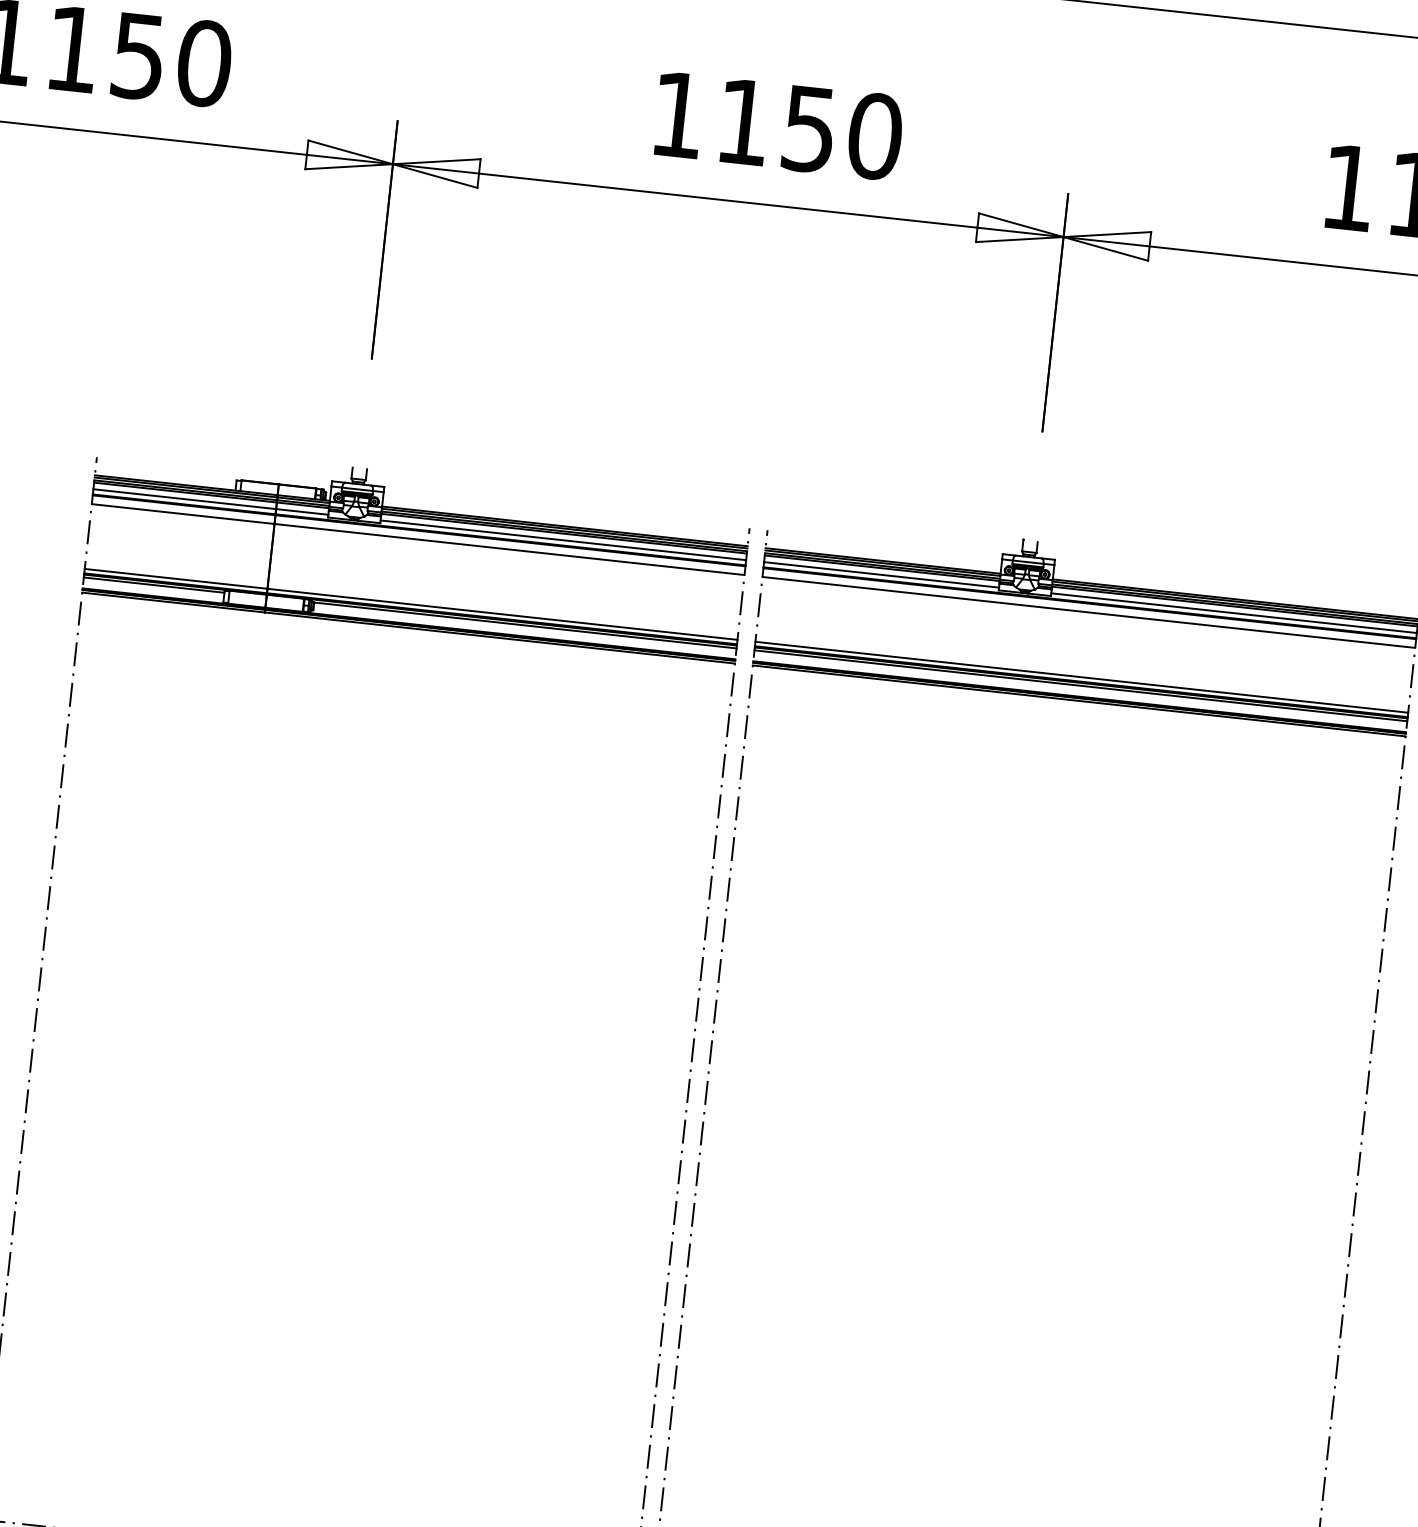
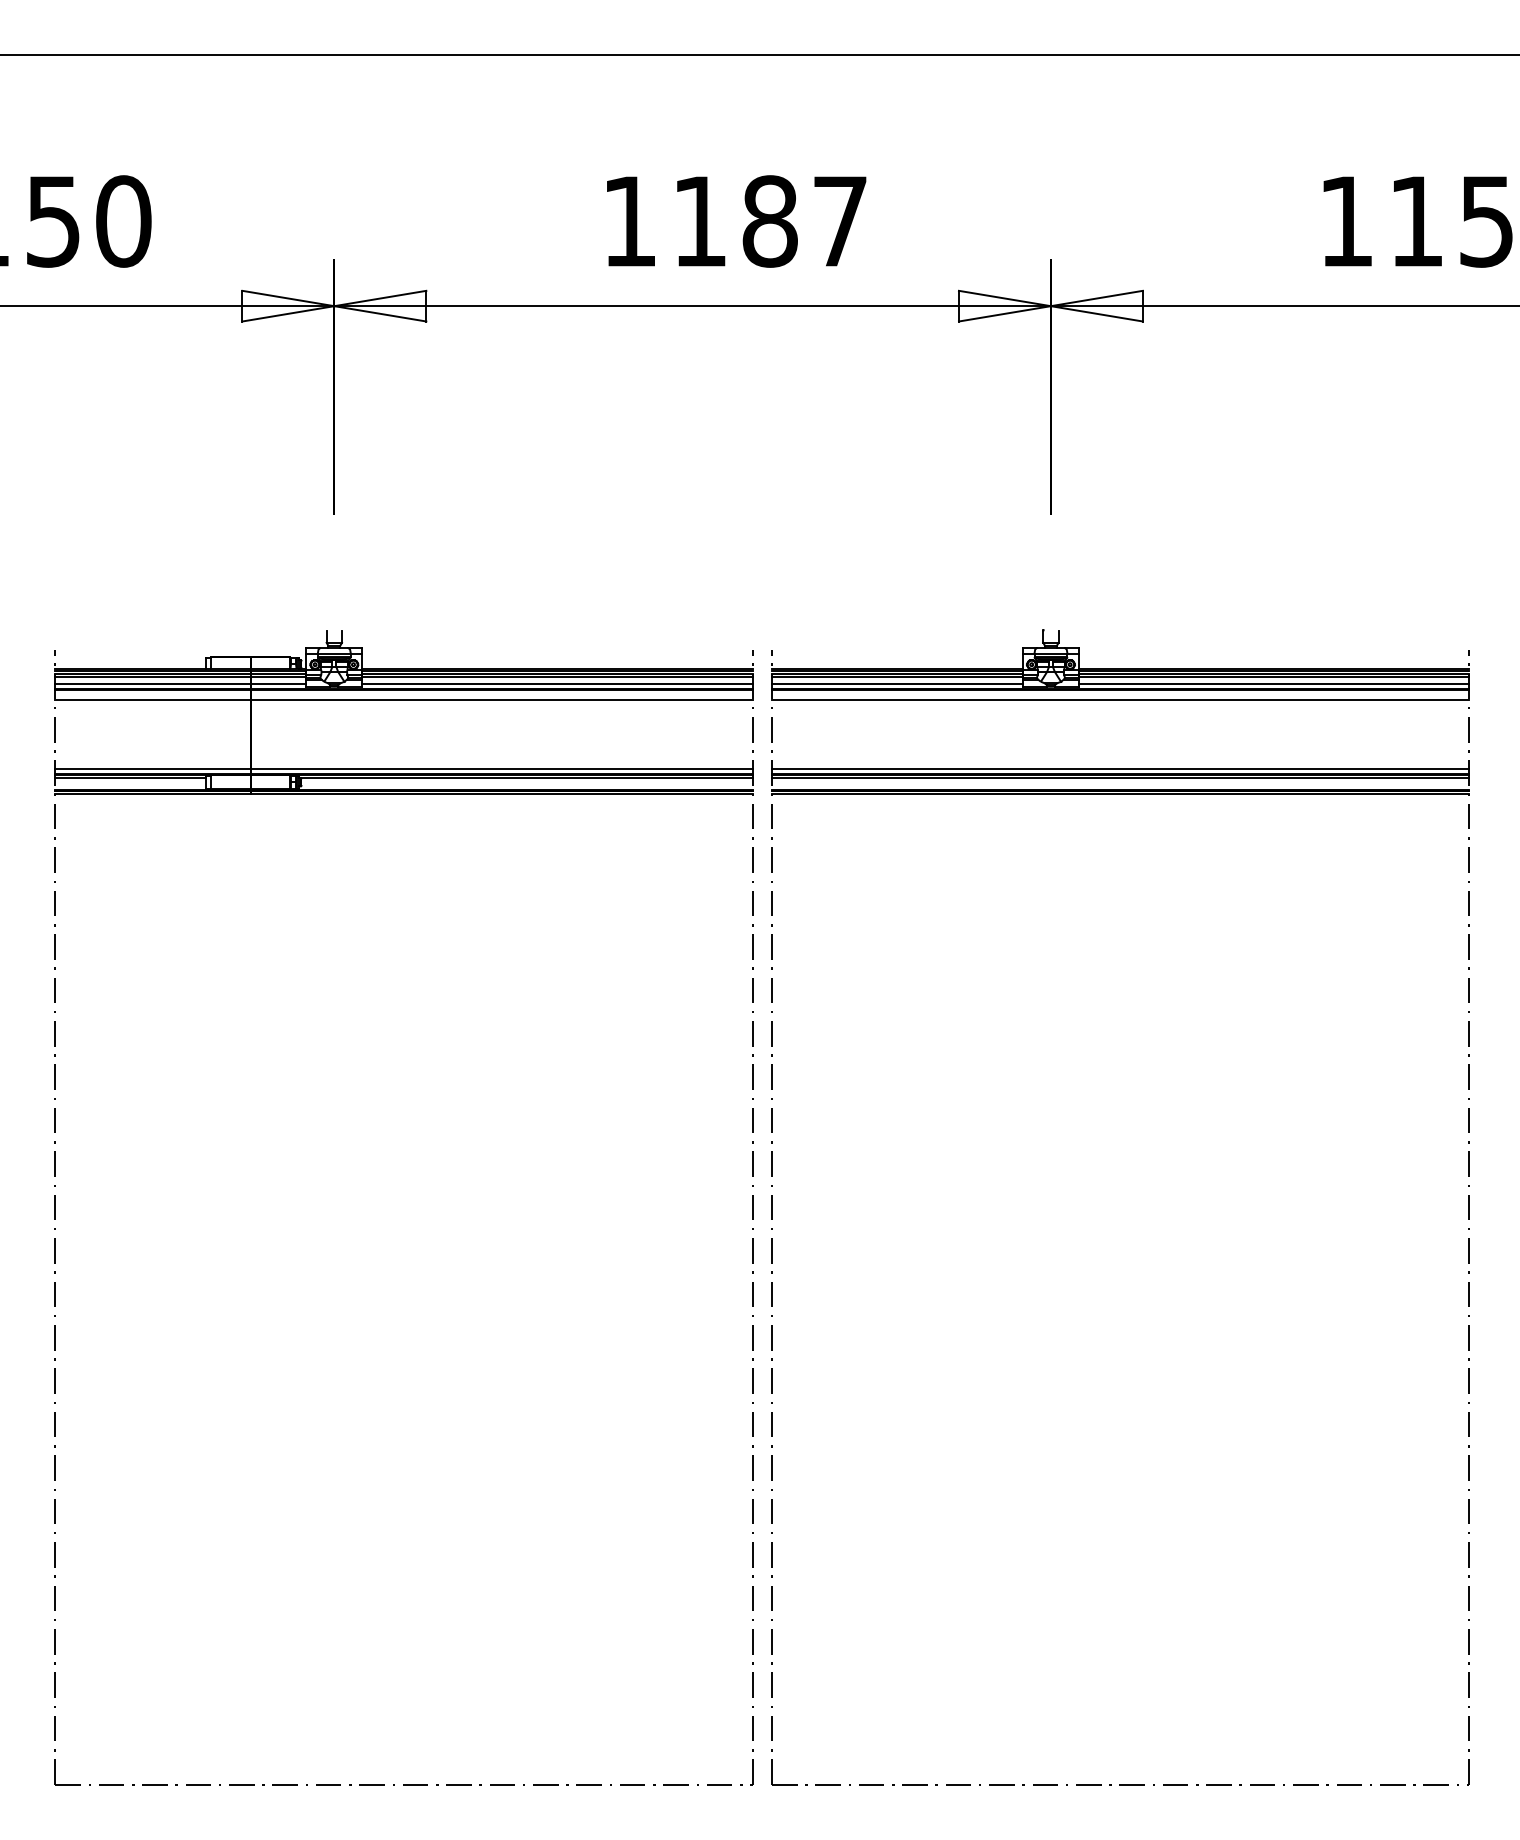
text: (842, 132) -> (805, 221), 1150 -> 1187

